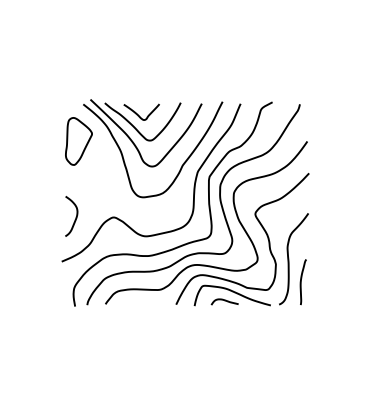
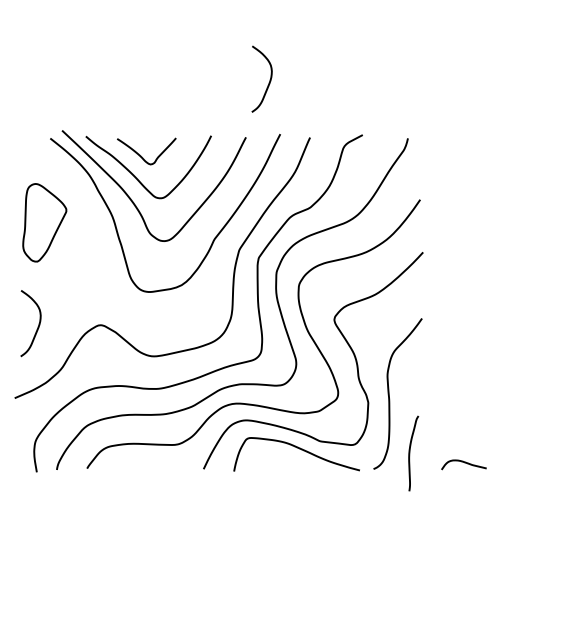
curve: (215, 69) -> (268, 80), added
part: (78, 141) -> (44, 222), moved
curve: (301, 282) -> (410, 454), moved
curve: (224, 301) -> (463, 463), moved

